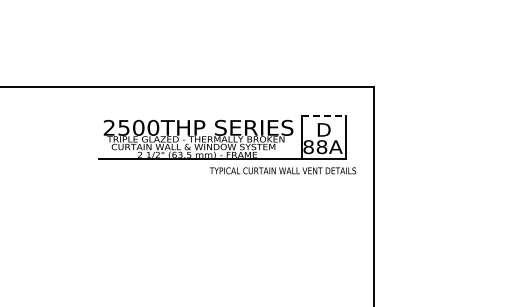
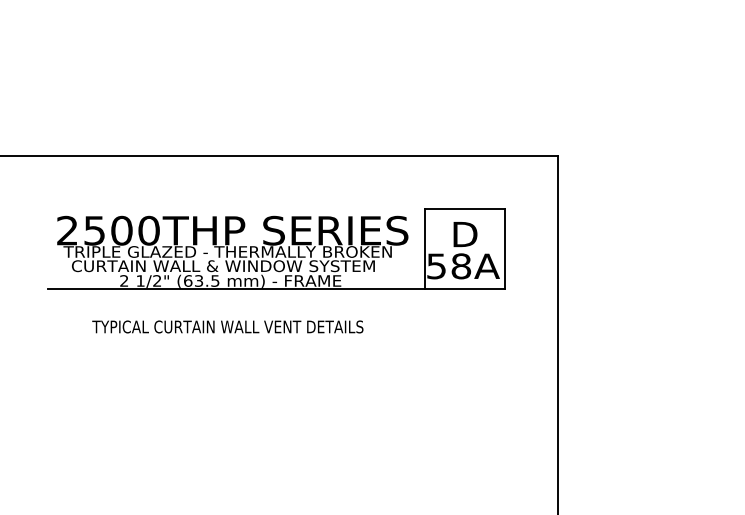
line: (323, 116) -> (464, 209), dashed -> solid
text: (308, 147) -> (436, 267), 88A -> 58A
text: (282, 170) -> (227, 326), moved

